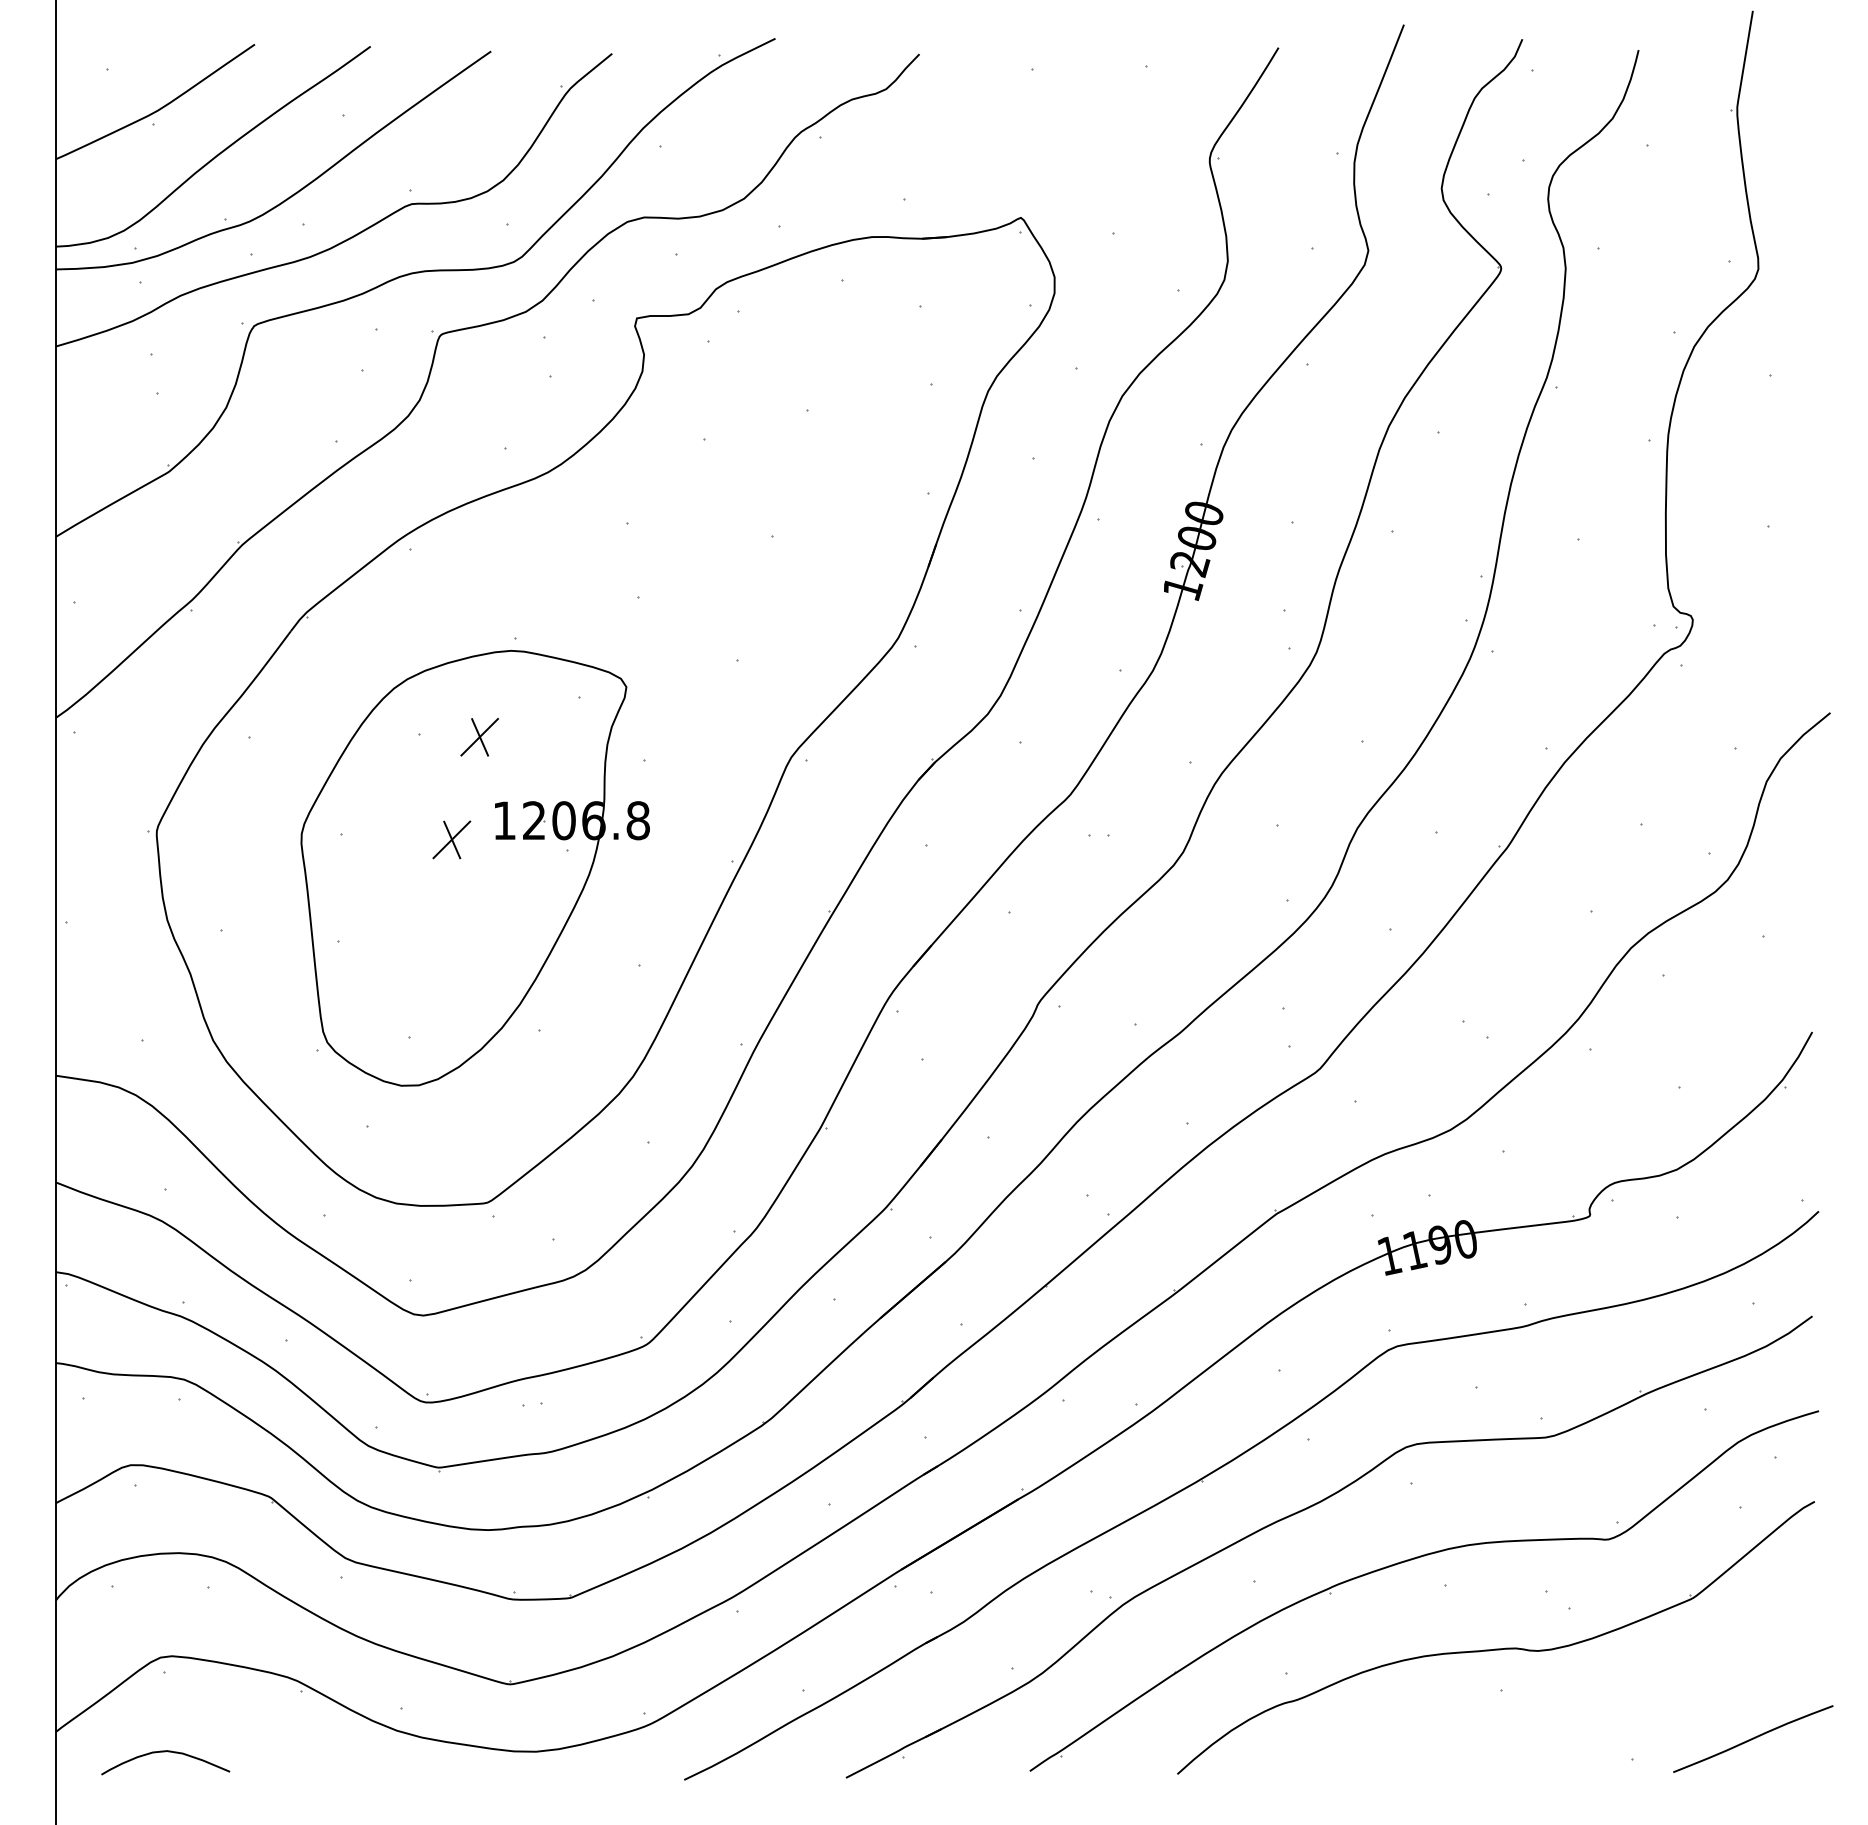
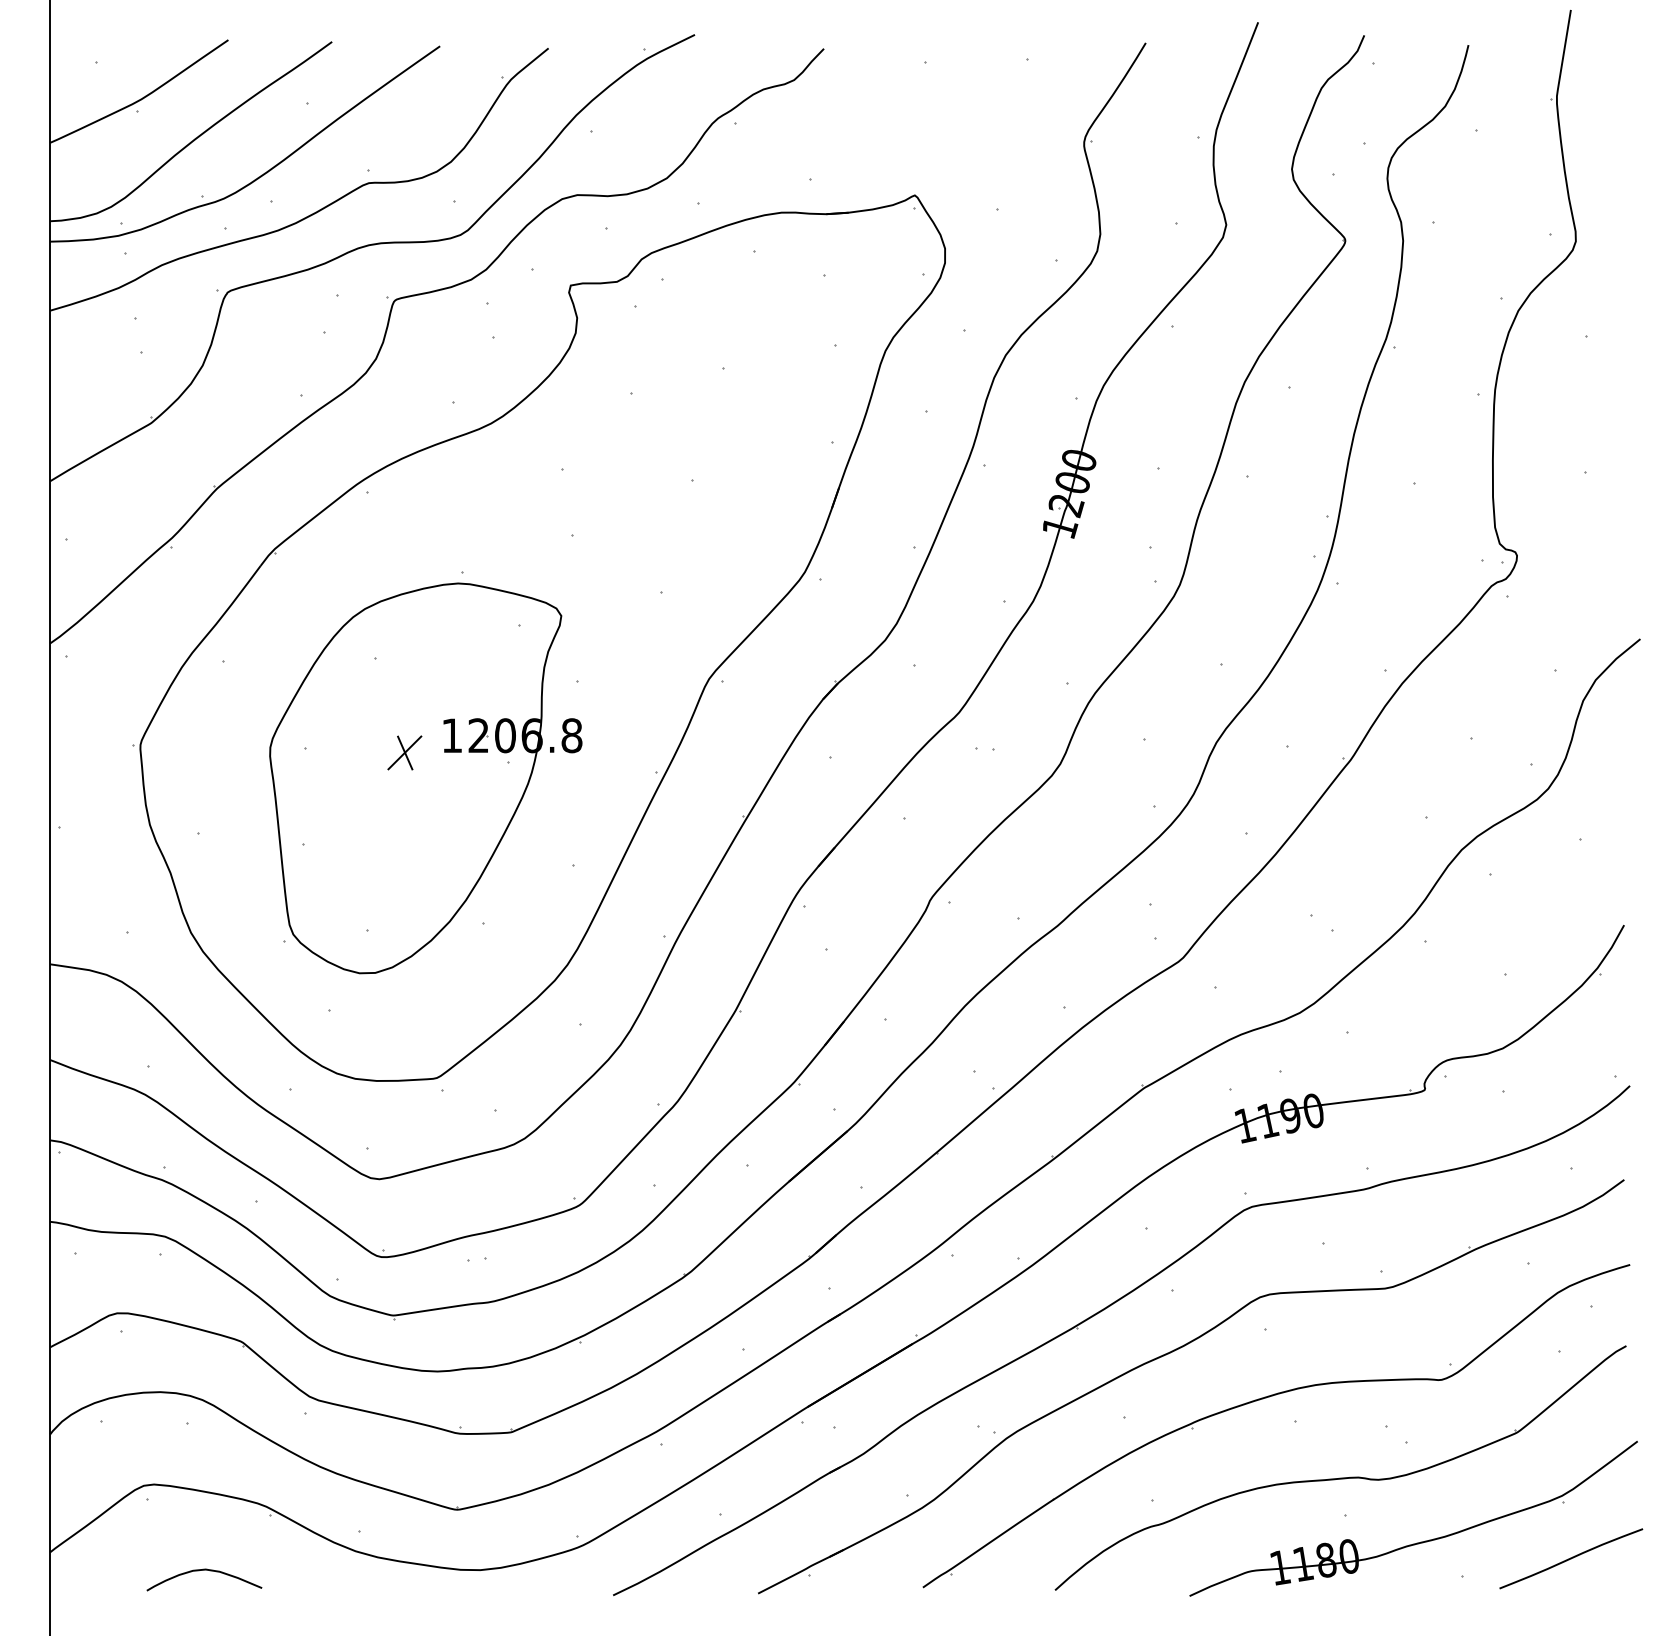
part: (479, 736) -> (429, 660), removed
part: (1585, 1719) -> (1420, 1541), added
curve: (165, 1752) -> (204, 1570), moved

